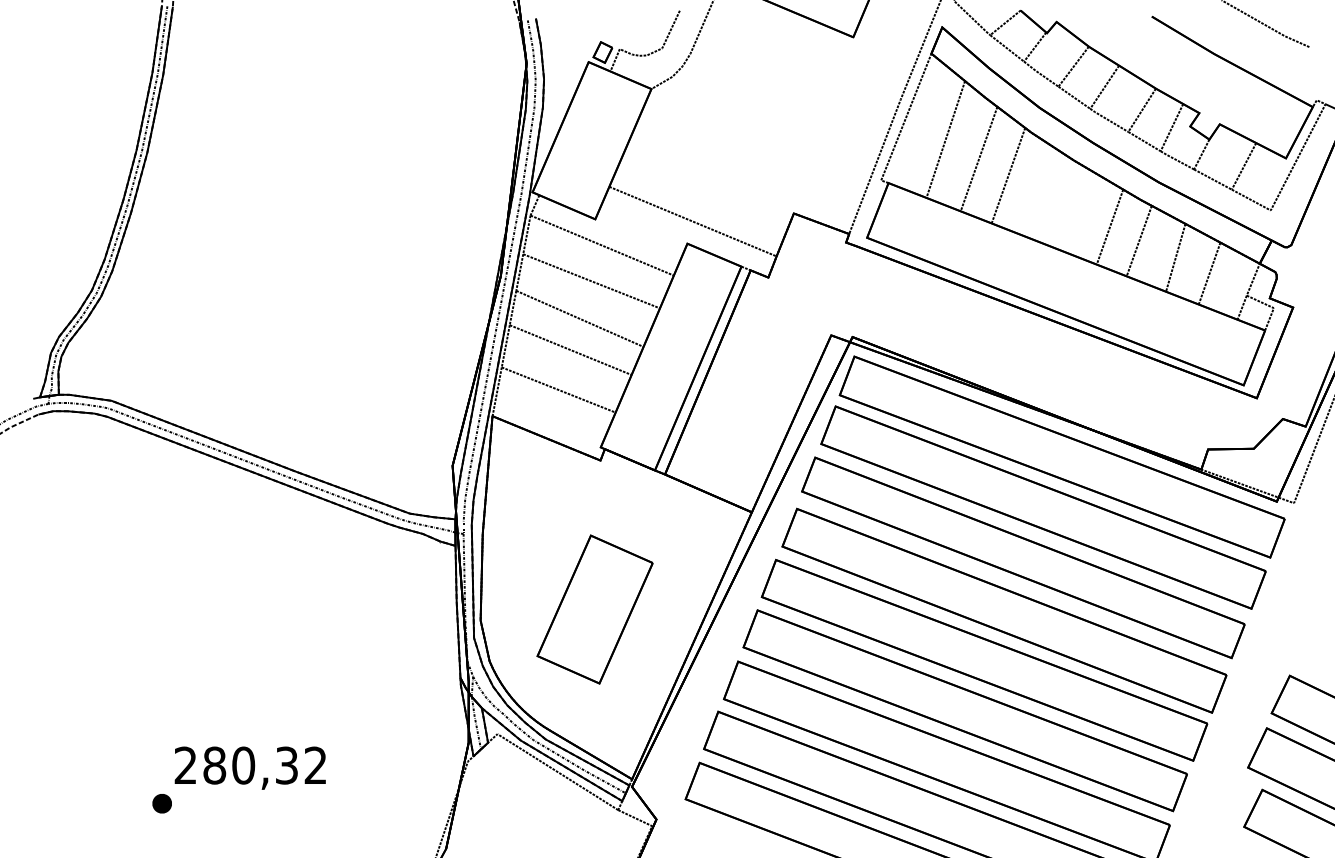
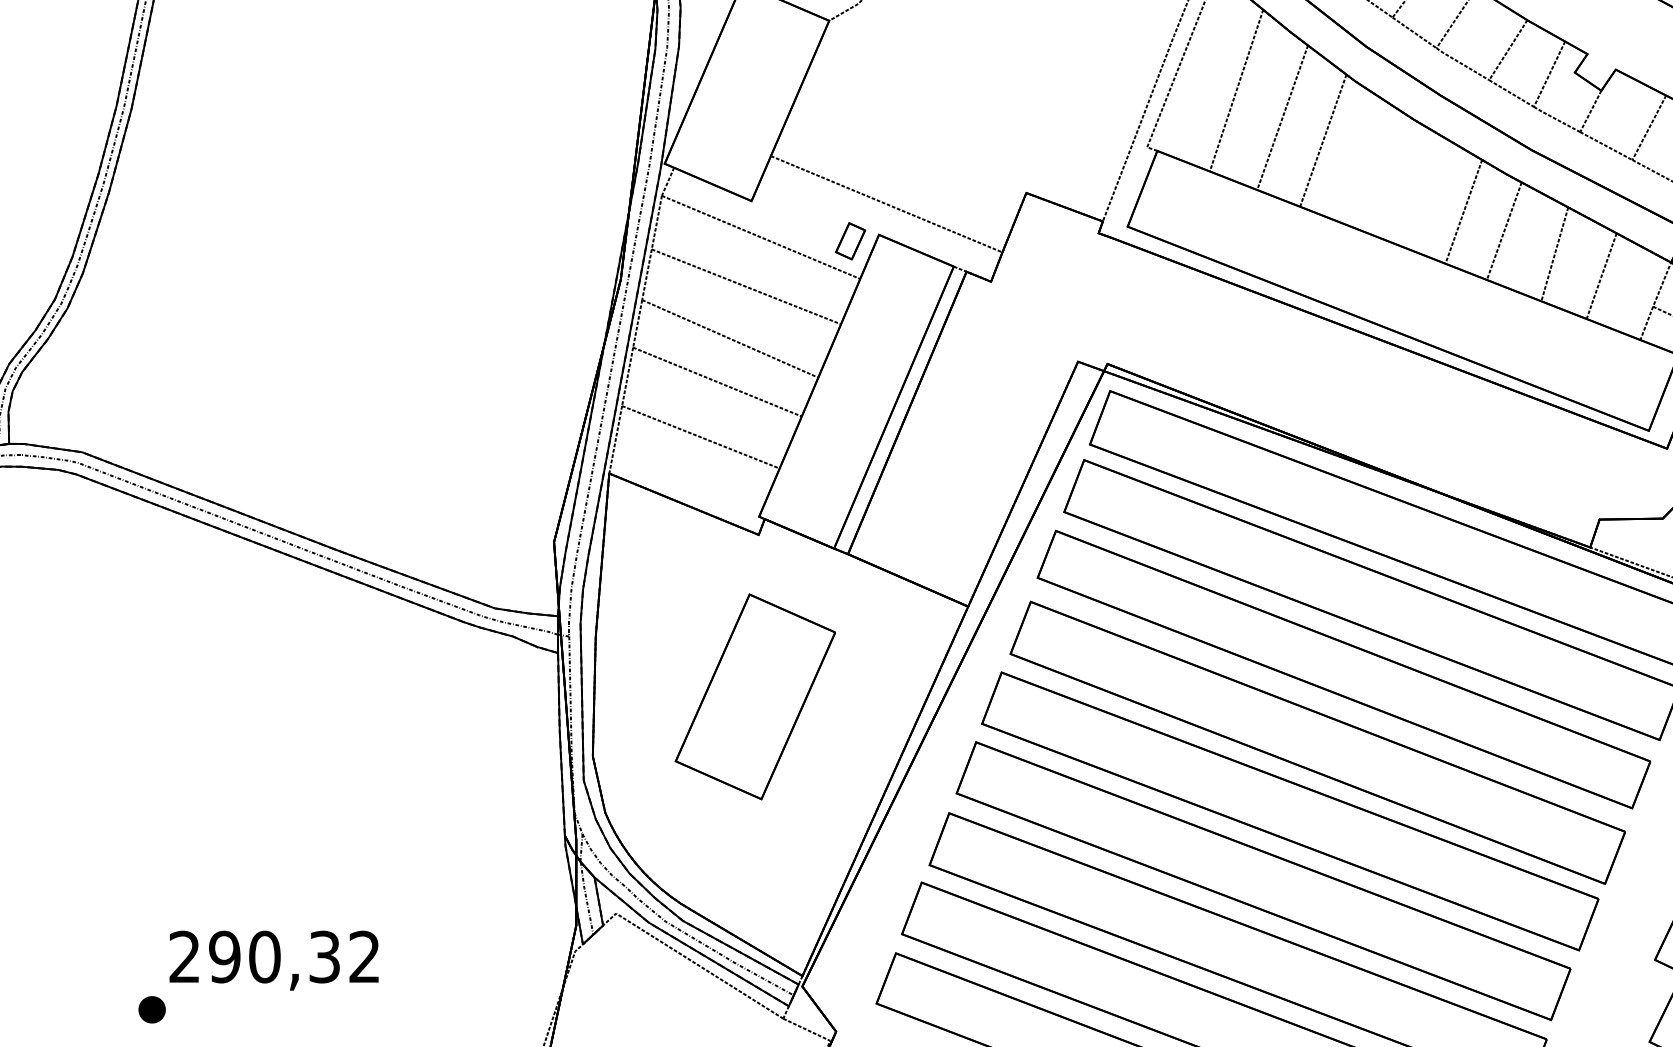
part: (666, 248) -> (850, 241), added
part: (594, 609) -> (754, 696), moved
text: (214, 765) -> (224, 956), 280,32 -> 290,32

